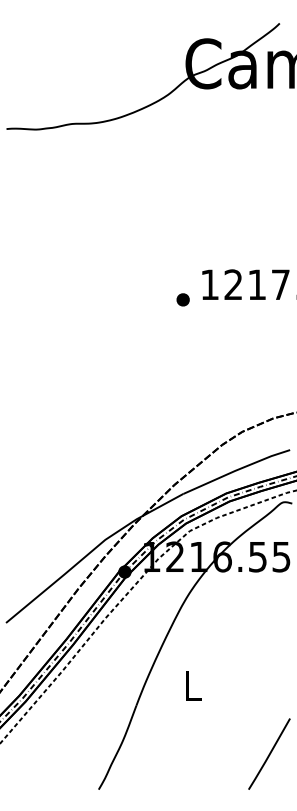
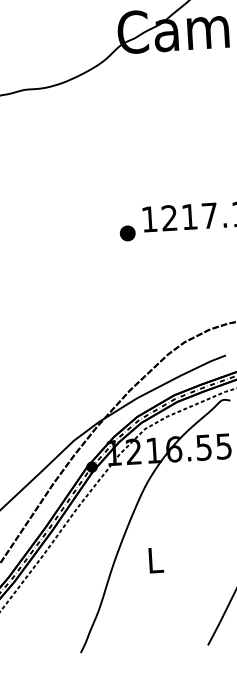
part: (182, 299) -> (127, 233), size x1.4

